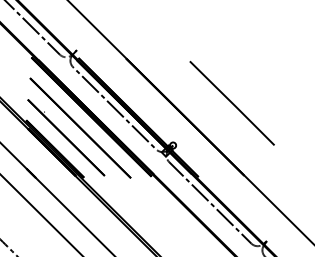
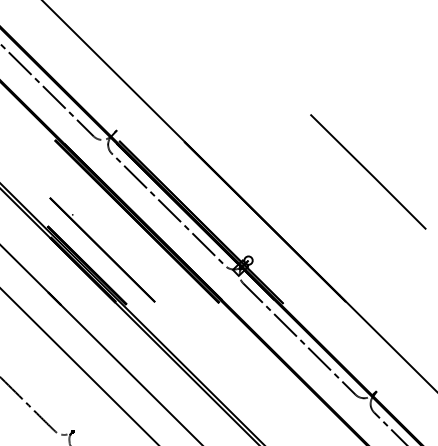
line: (232, 103) -> (368, 171), moved
line: (80, 127) -> (121, 236), removed

